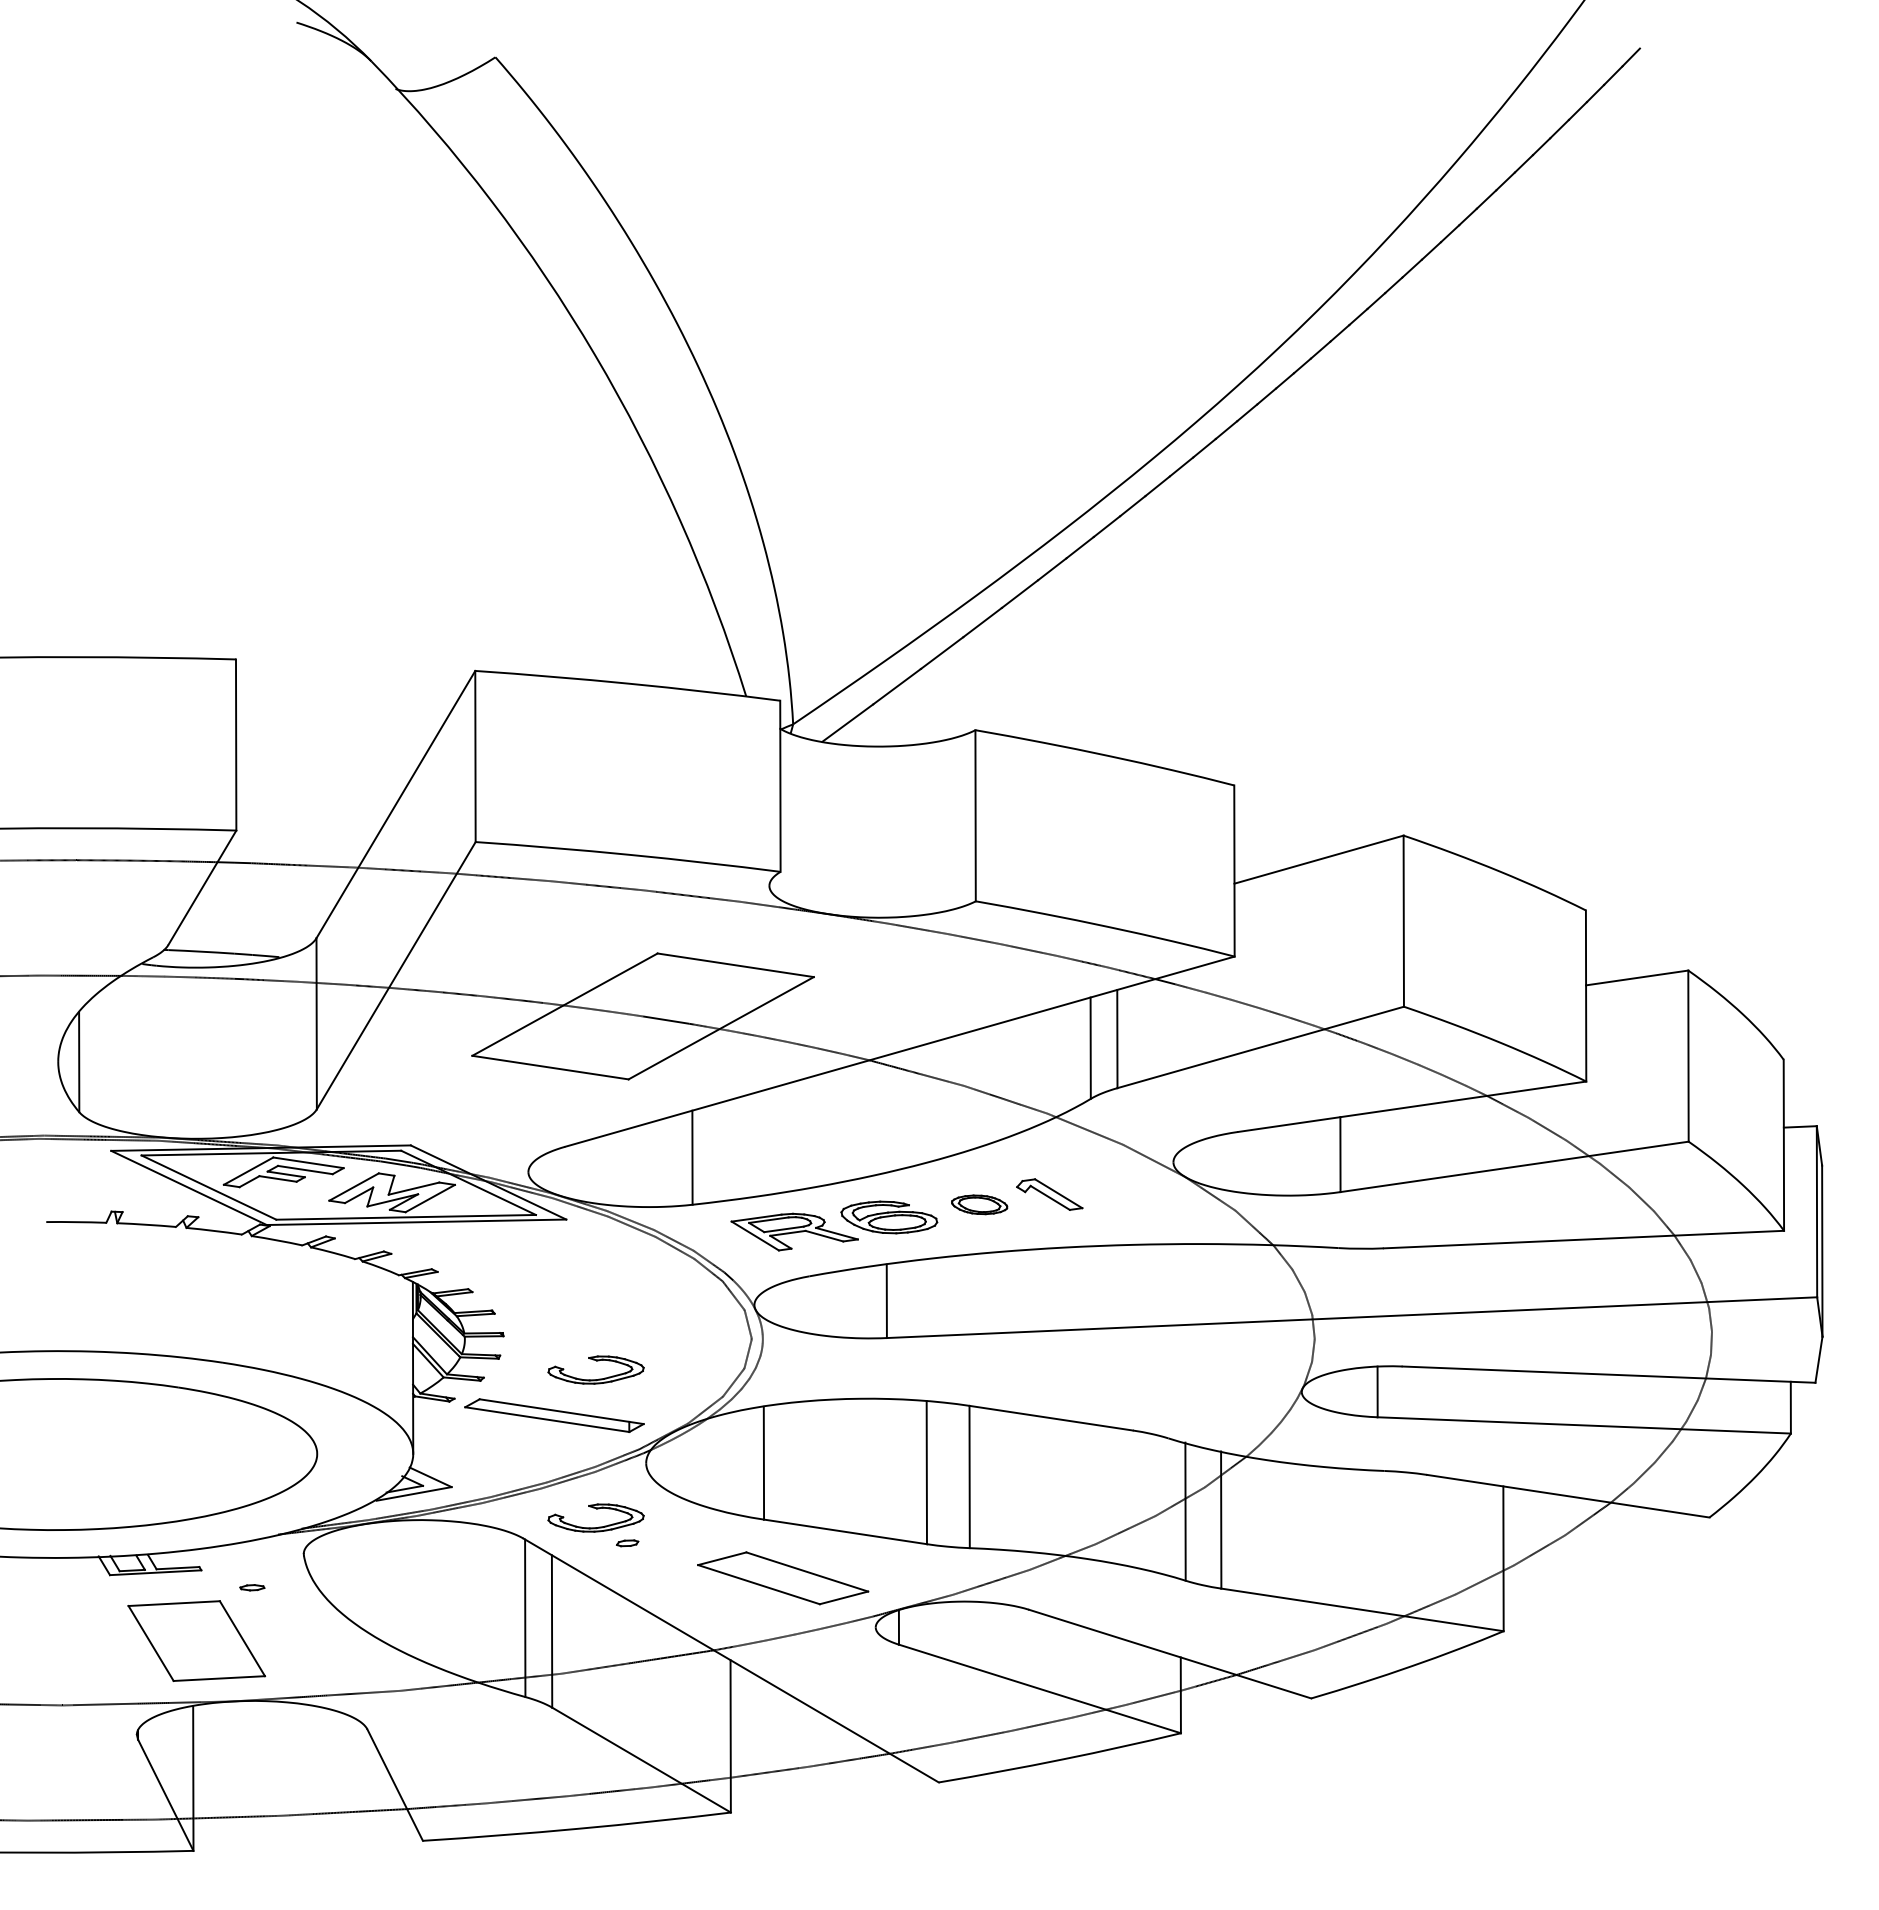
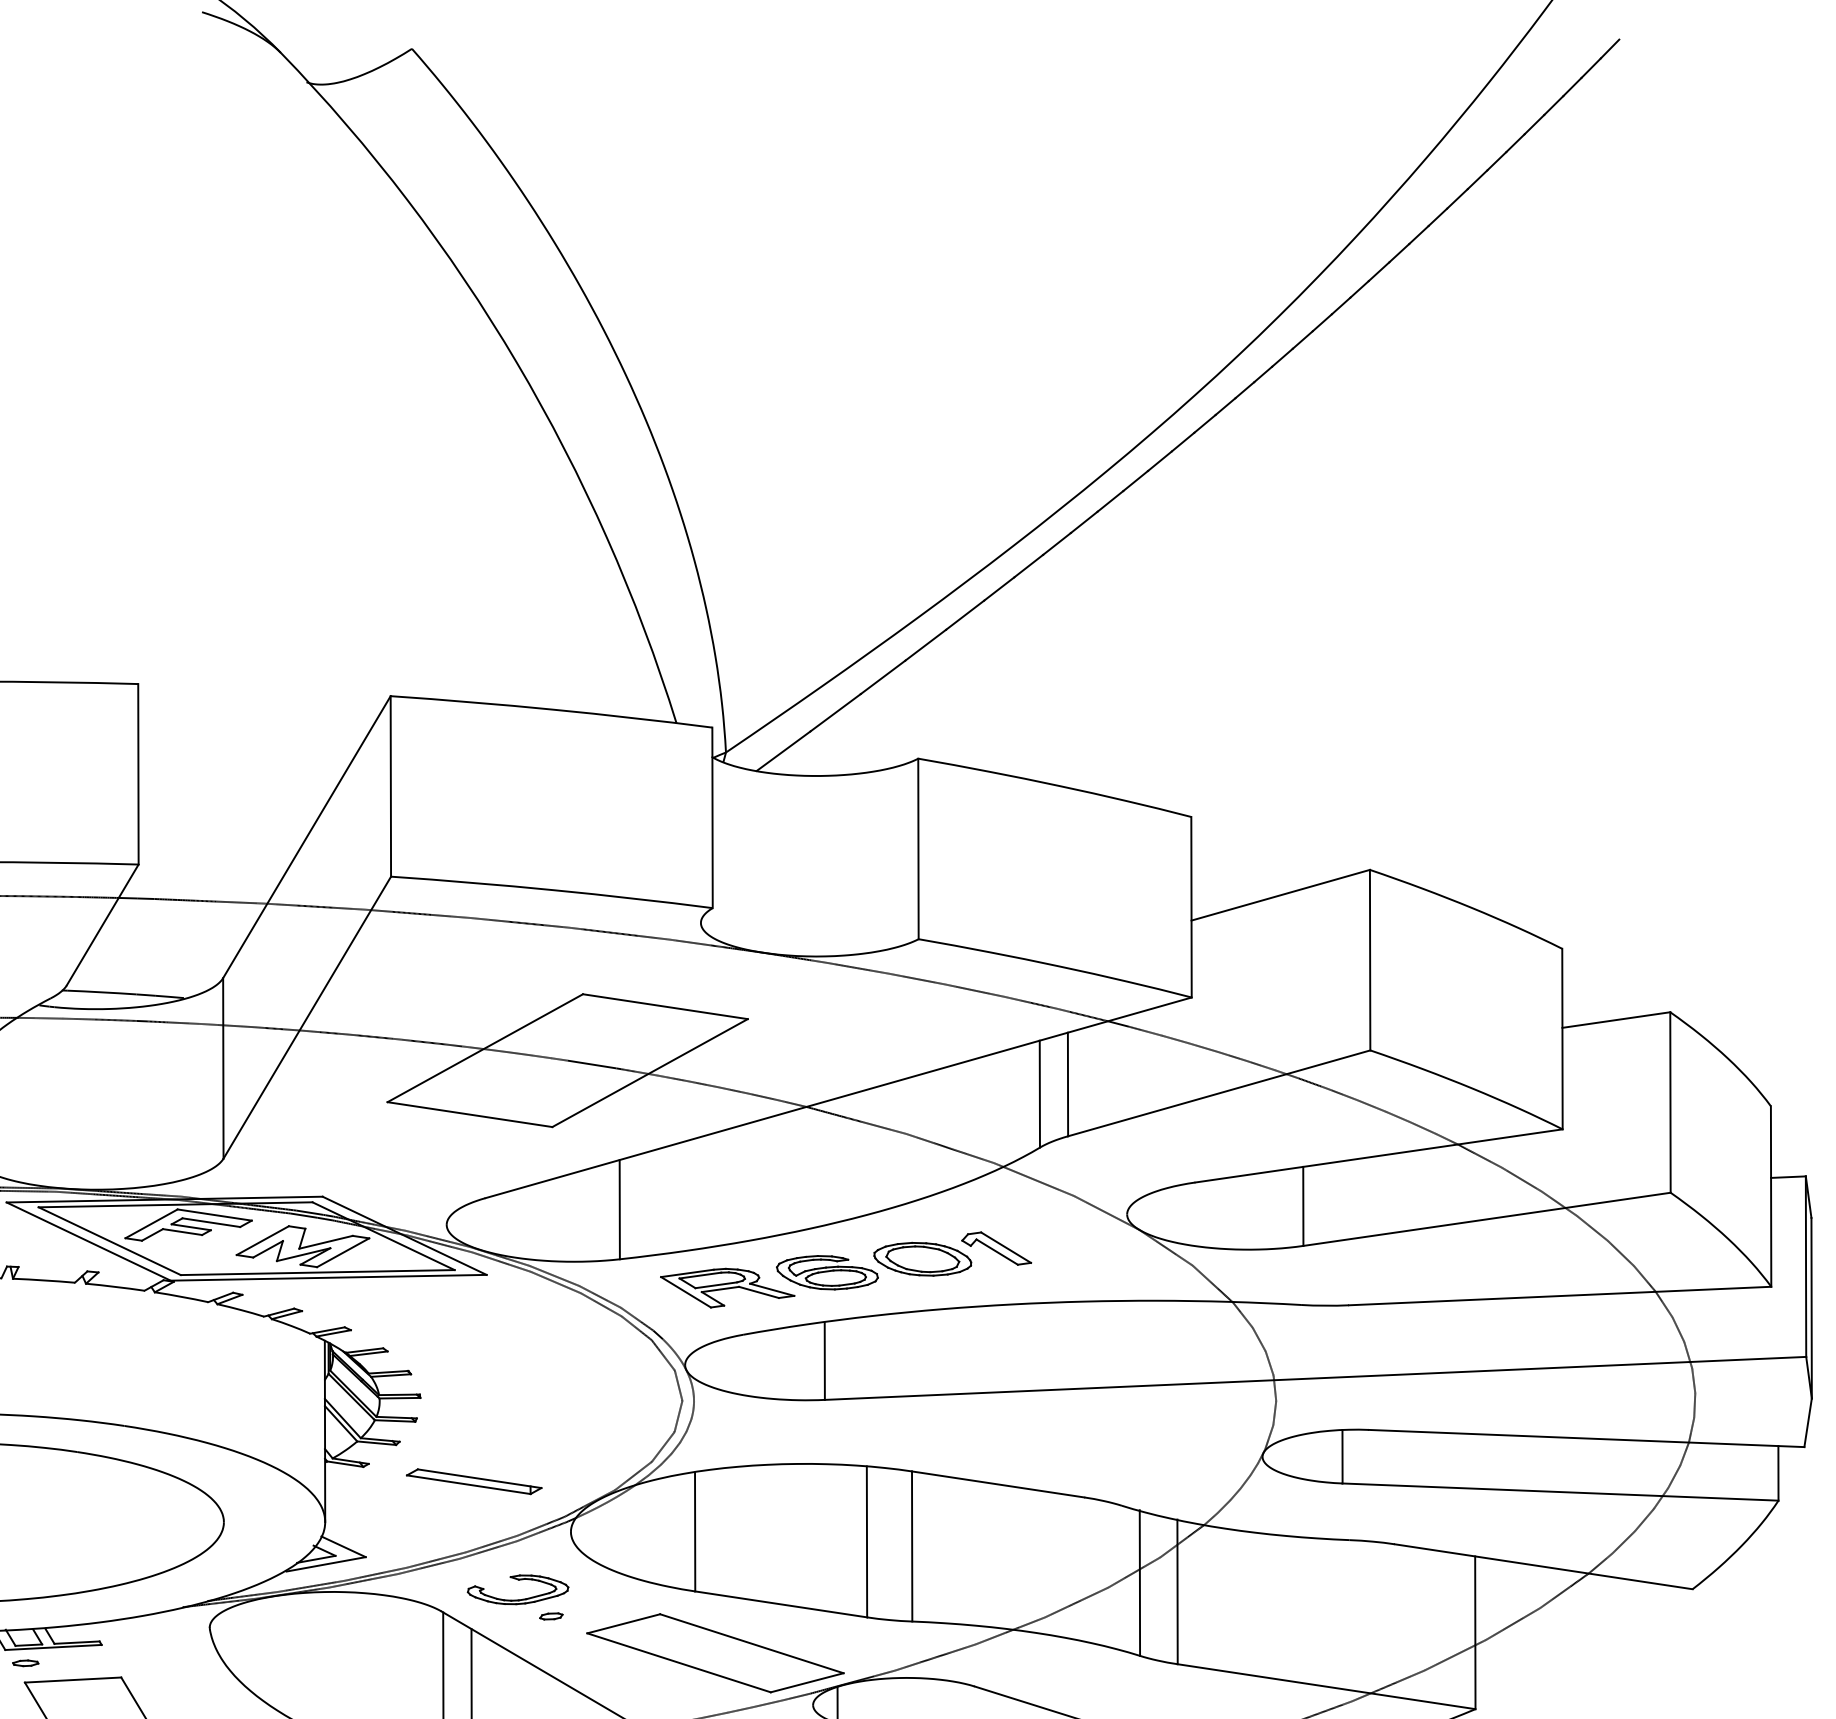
part: (979, 1204) -> (922, 1259), size x1.67
part: (596, 1361) -> (518, 1424), removed
part: (554, 1415) -> (474, 1481), size x0.71
part: (782, 1578) -> (714, 1653), size x1.43
part: (252, 1587) -> (25, 1663), moved

